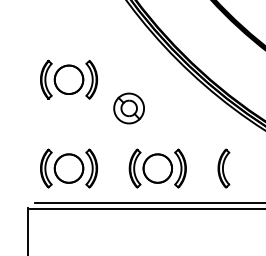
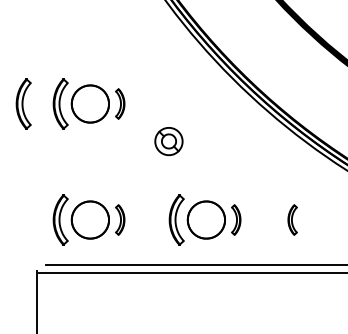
part: (17, 79) -> (23, 103), added
part: (92, 79) -> (120, 103), size x0.6
part: (128, 108) -> (168, 141), size x0.7
part: (92, 168) -> (120, 219), size x0.6
part: (180, 168) -> (236, 219), size x0.6
part: (223, 168) -> (292, 219), size x0.6

